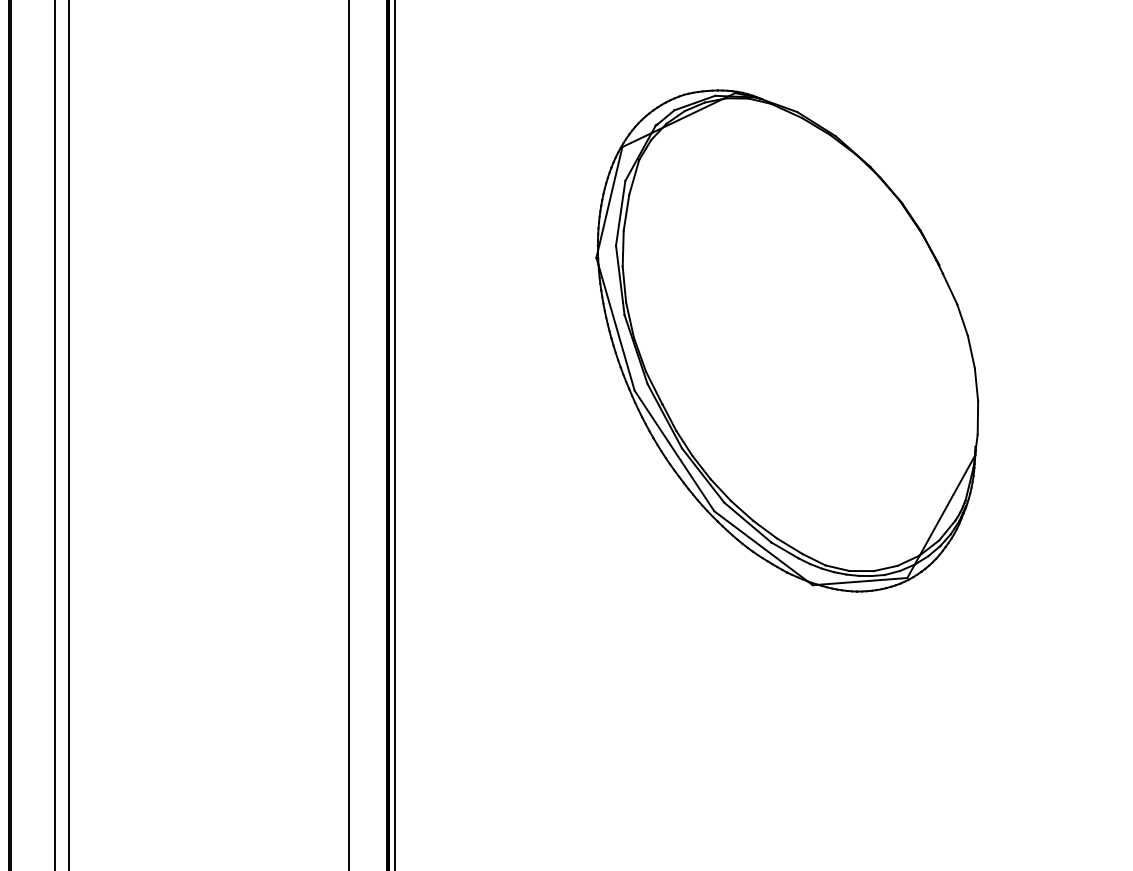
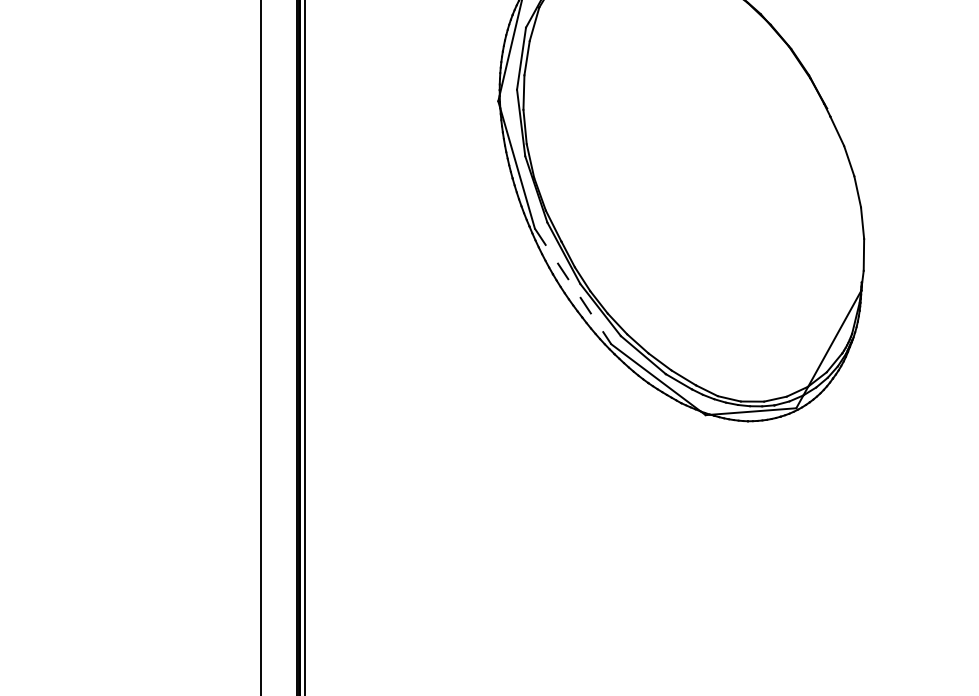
line: (674, 451) -> (573, 286), solid -> dashed

